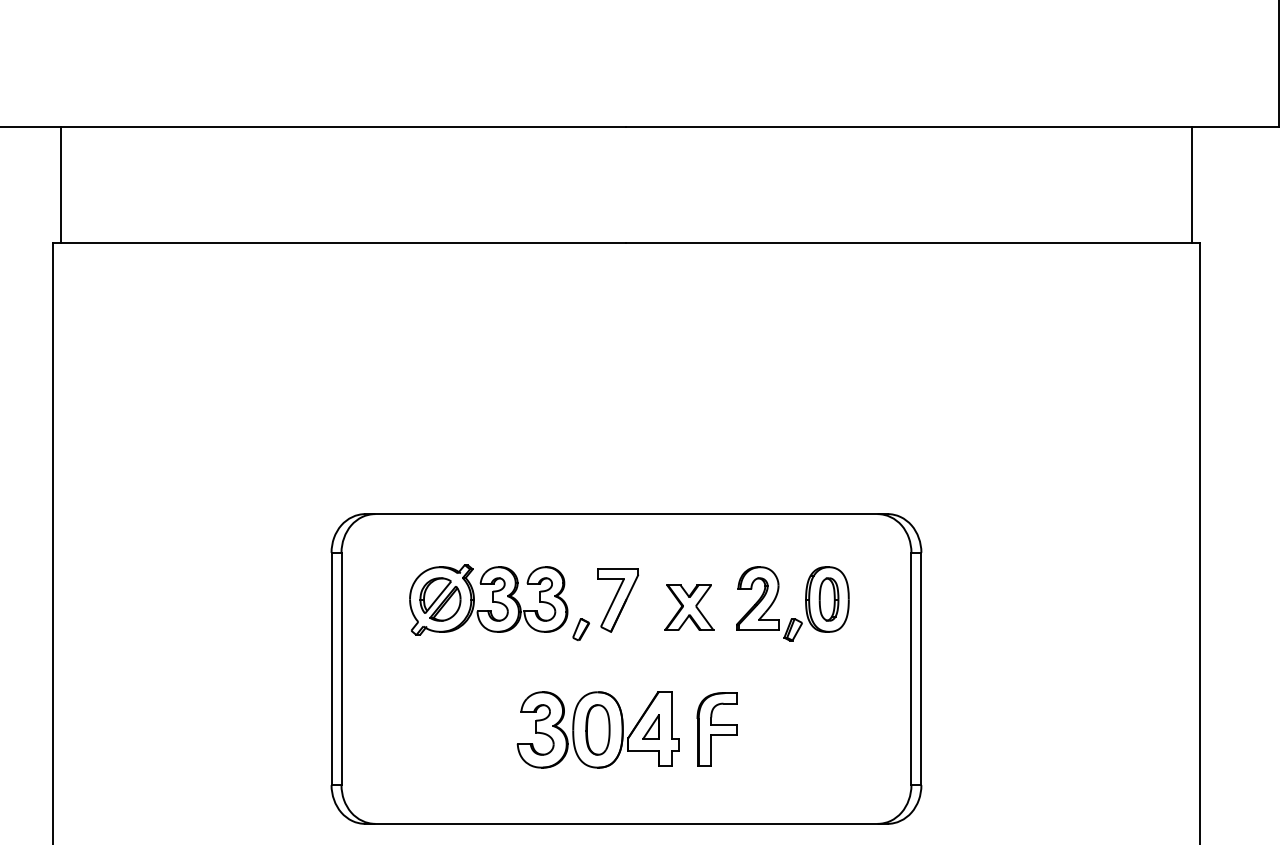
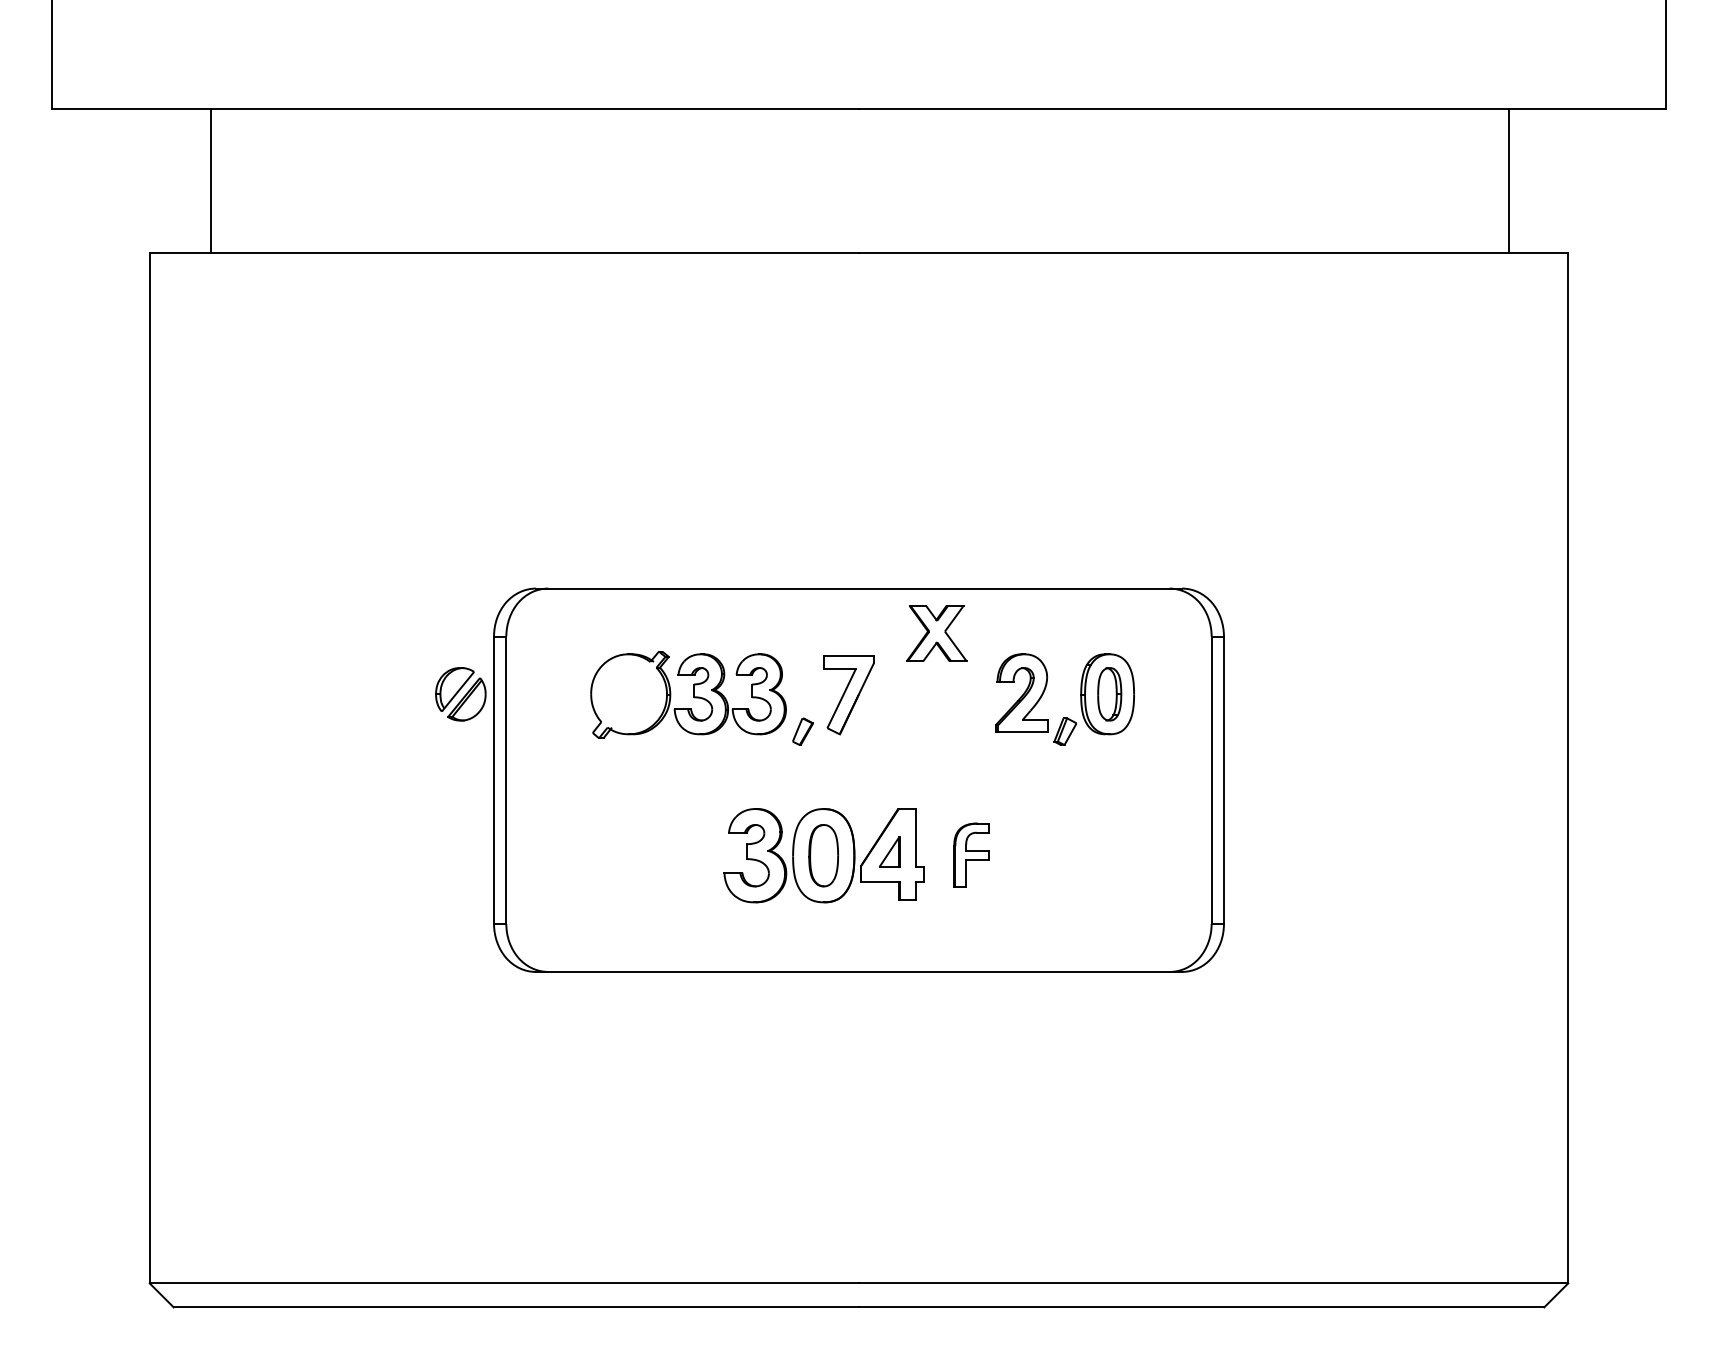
line: (61, 185) -> (211, 181), moved
line: (1191, 185) -> (1508, 181), moved
part: (440, 599) -> (460, 694), moved
part: (689, 607) -> (936, 633), moved
part: (717, 728) -> (971, 854), size x0.7

